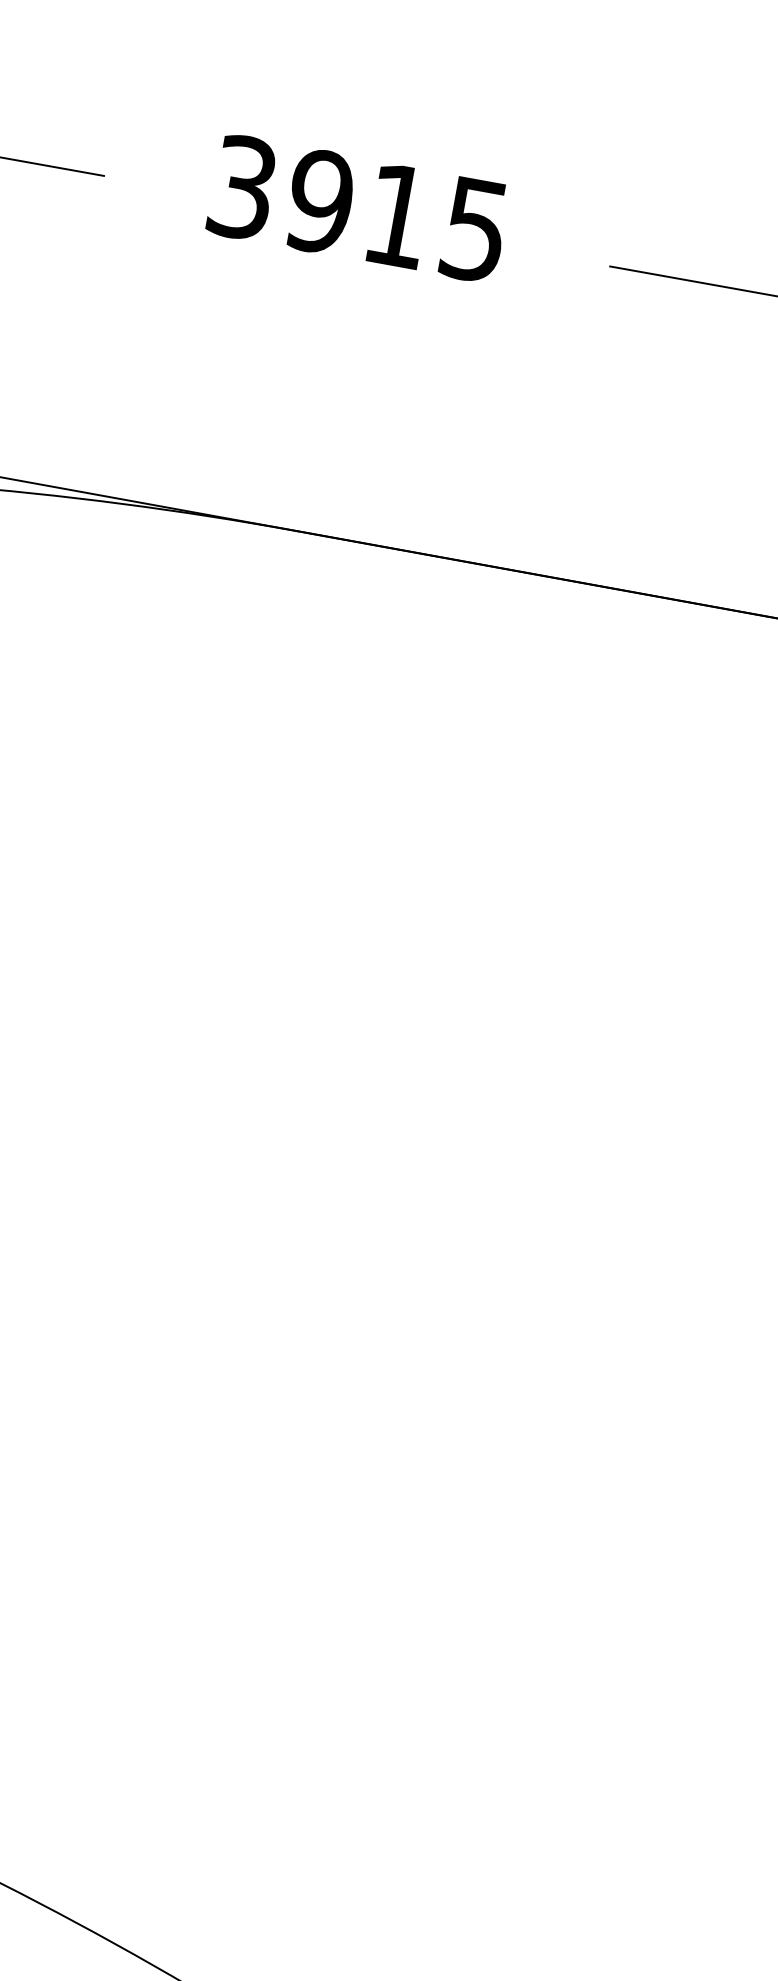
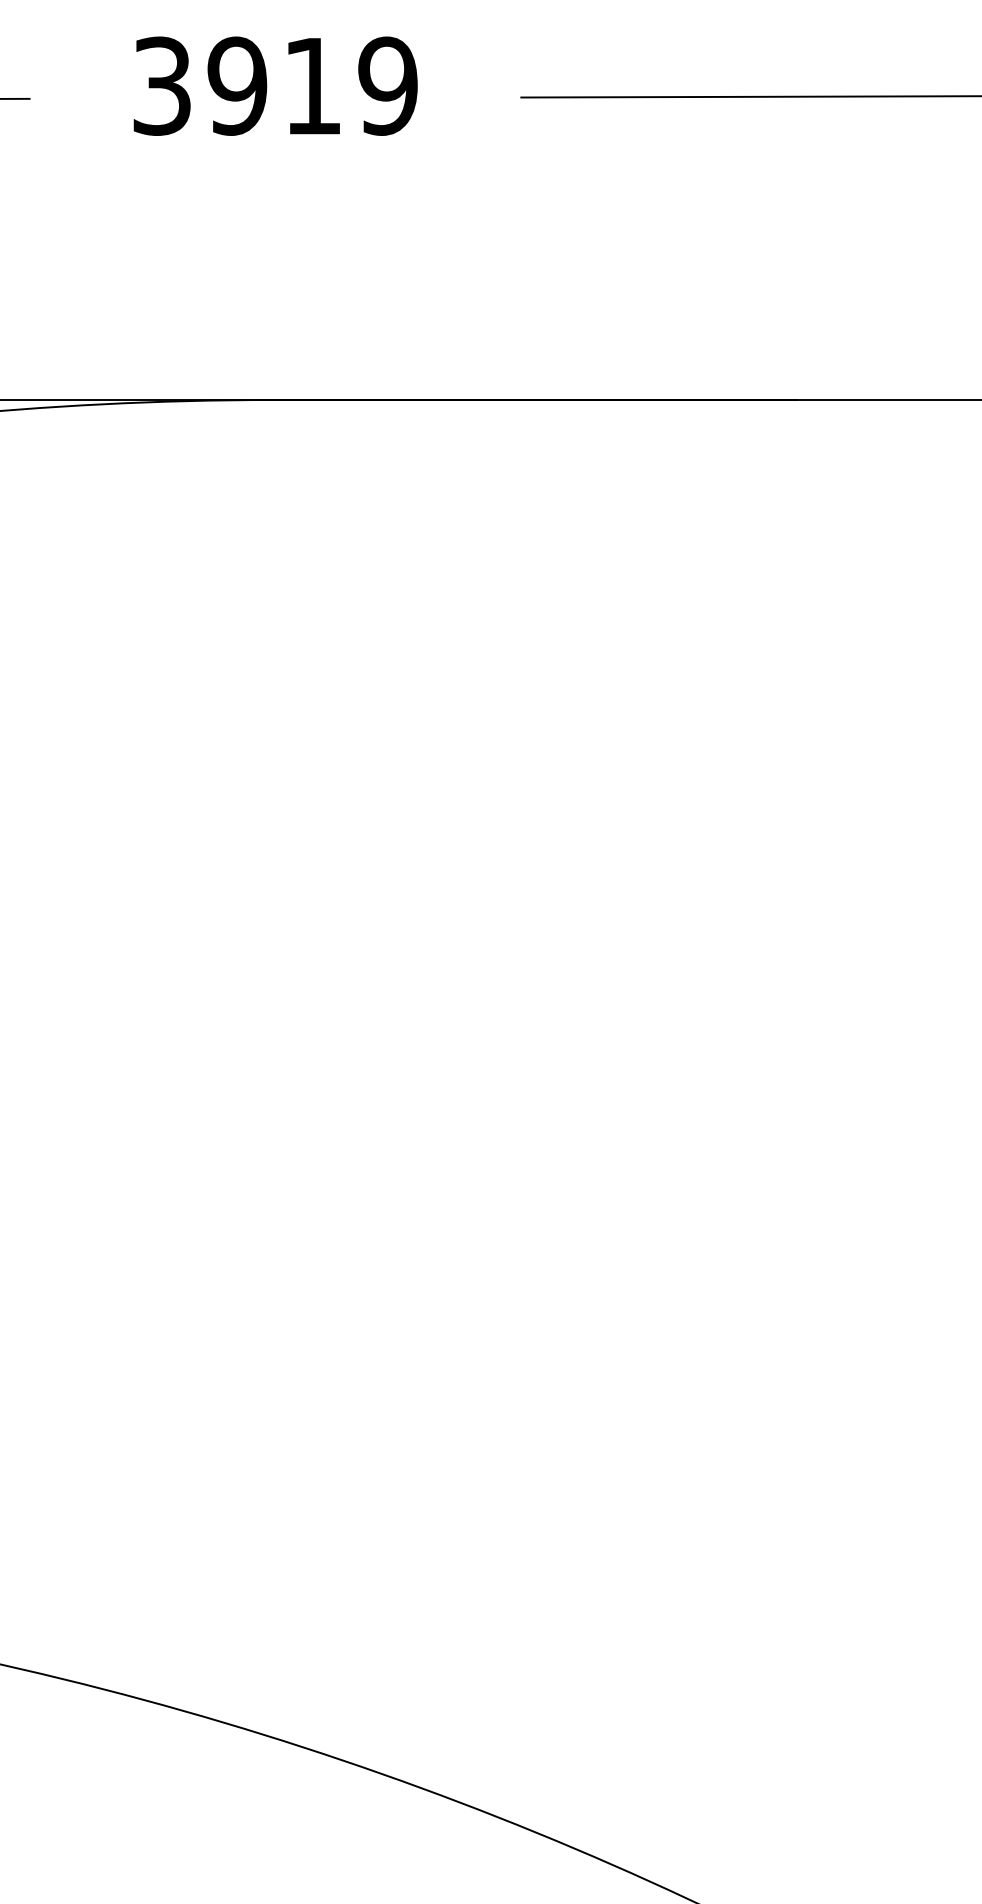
text: (474, 229) -> (387, 85), 3915 -> 3919

